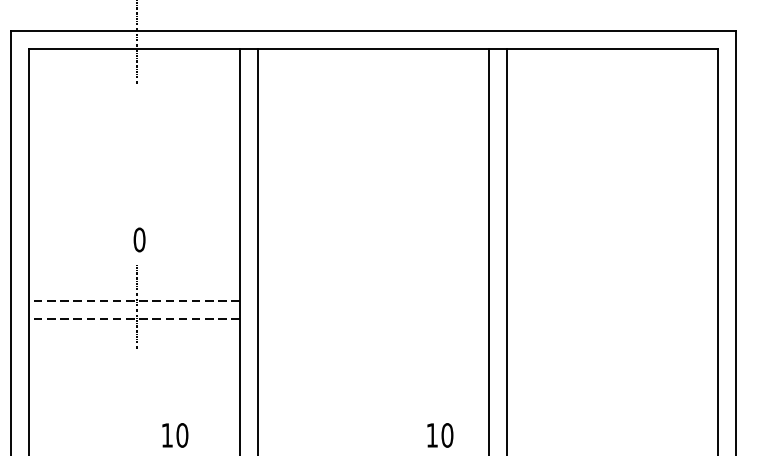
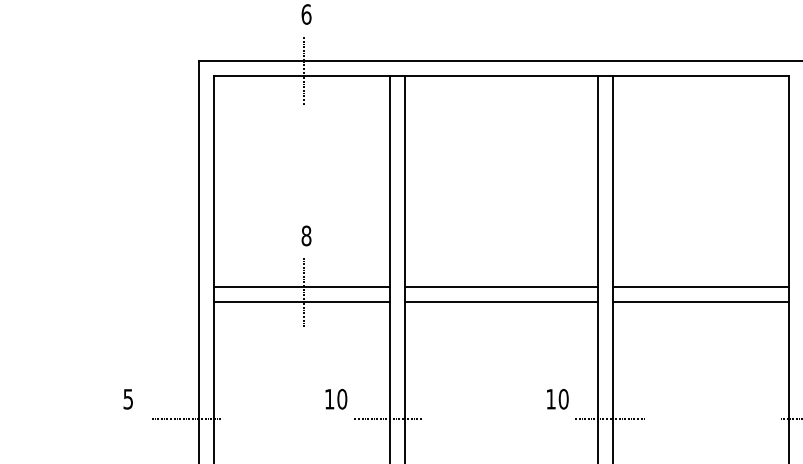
text: (139, 239) -> (306, 235), 0 -> 8
line: (133, 301) -> (301, 287), dashed -> solid
line: (372, 301) -> (501, 287), added
line: (612, 301) -> (701, 287), added
line: (133, 319) -> (301, 302), dashed -> solid
line: (372, 319) -> (501, 302), added
line: (612, 319) -> (701, 302), added

